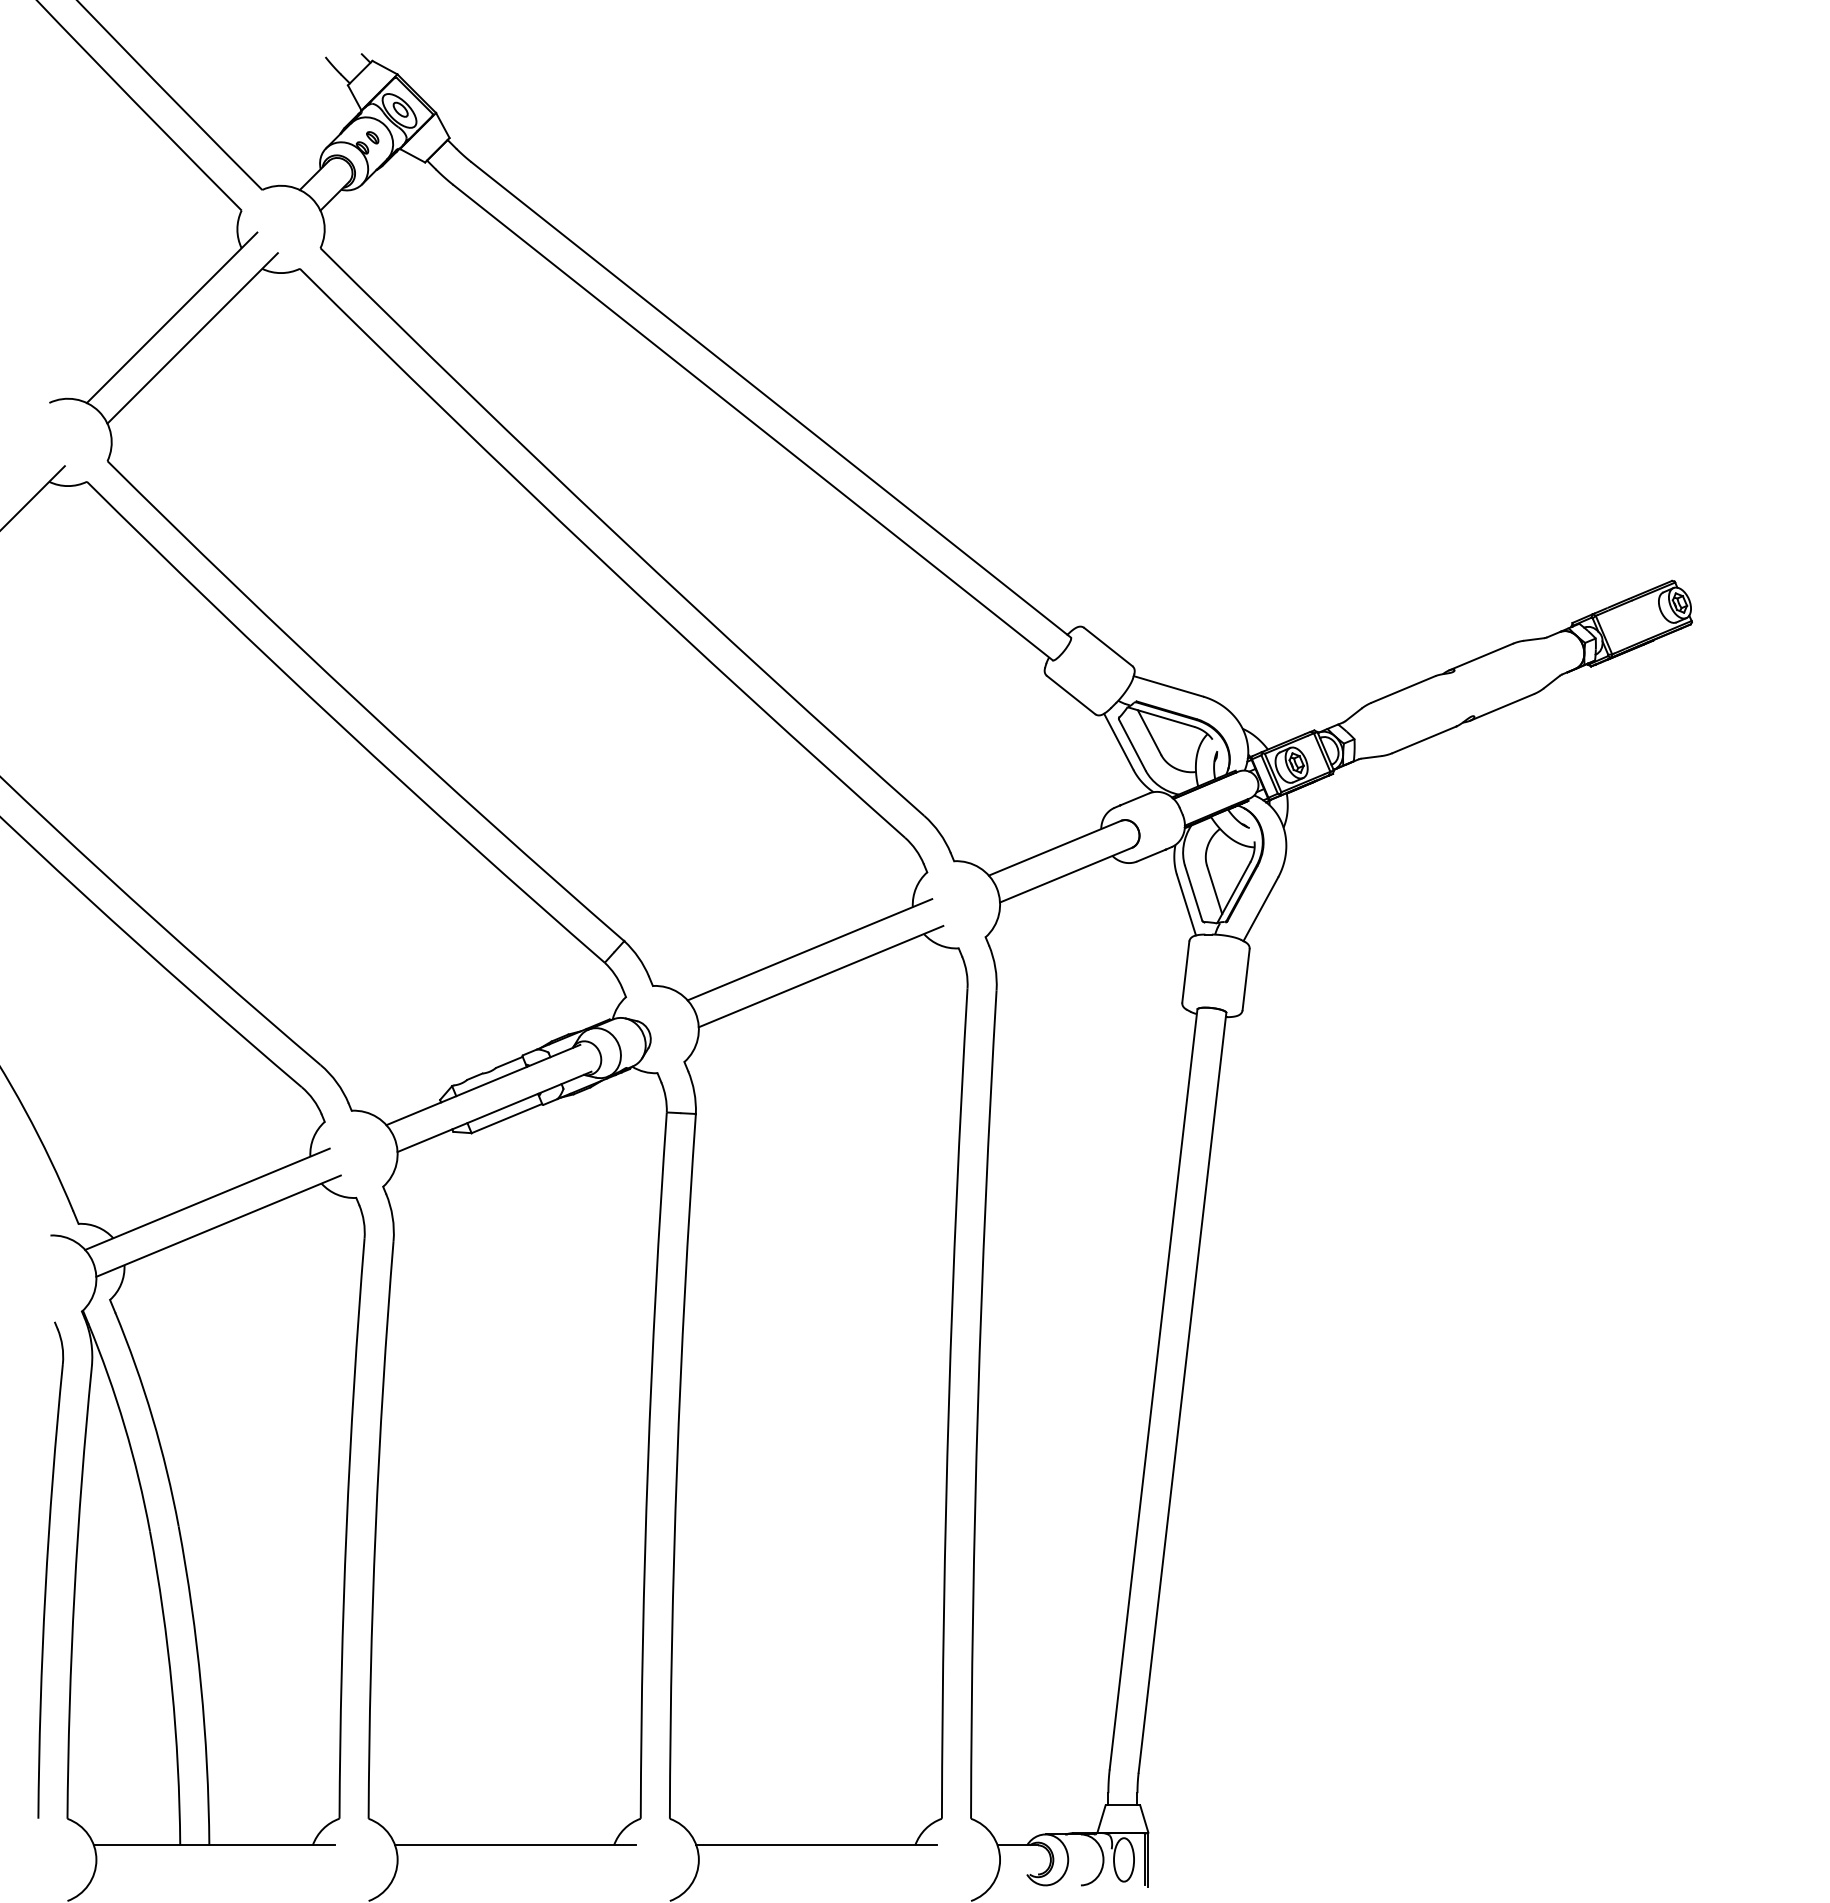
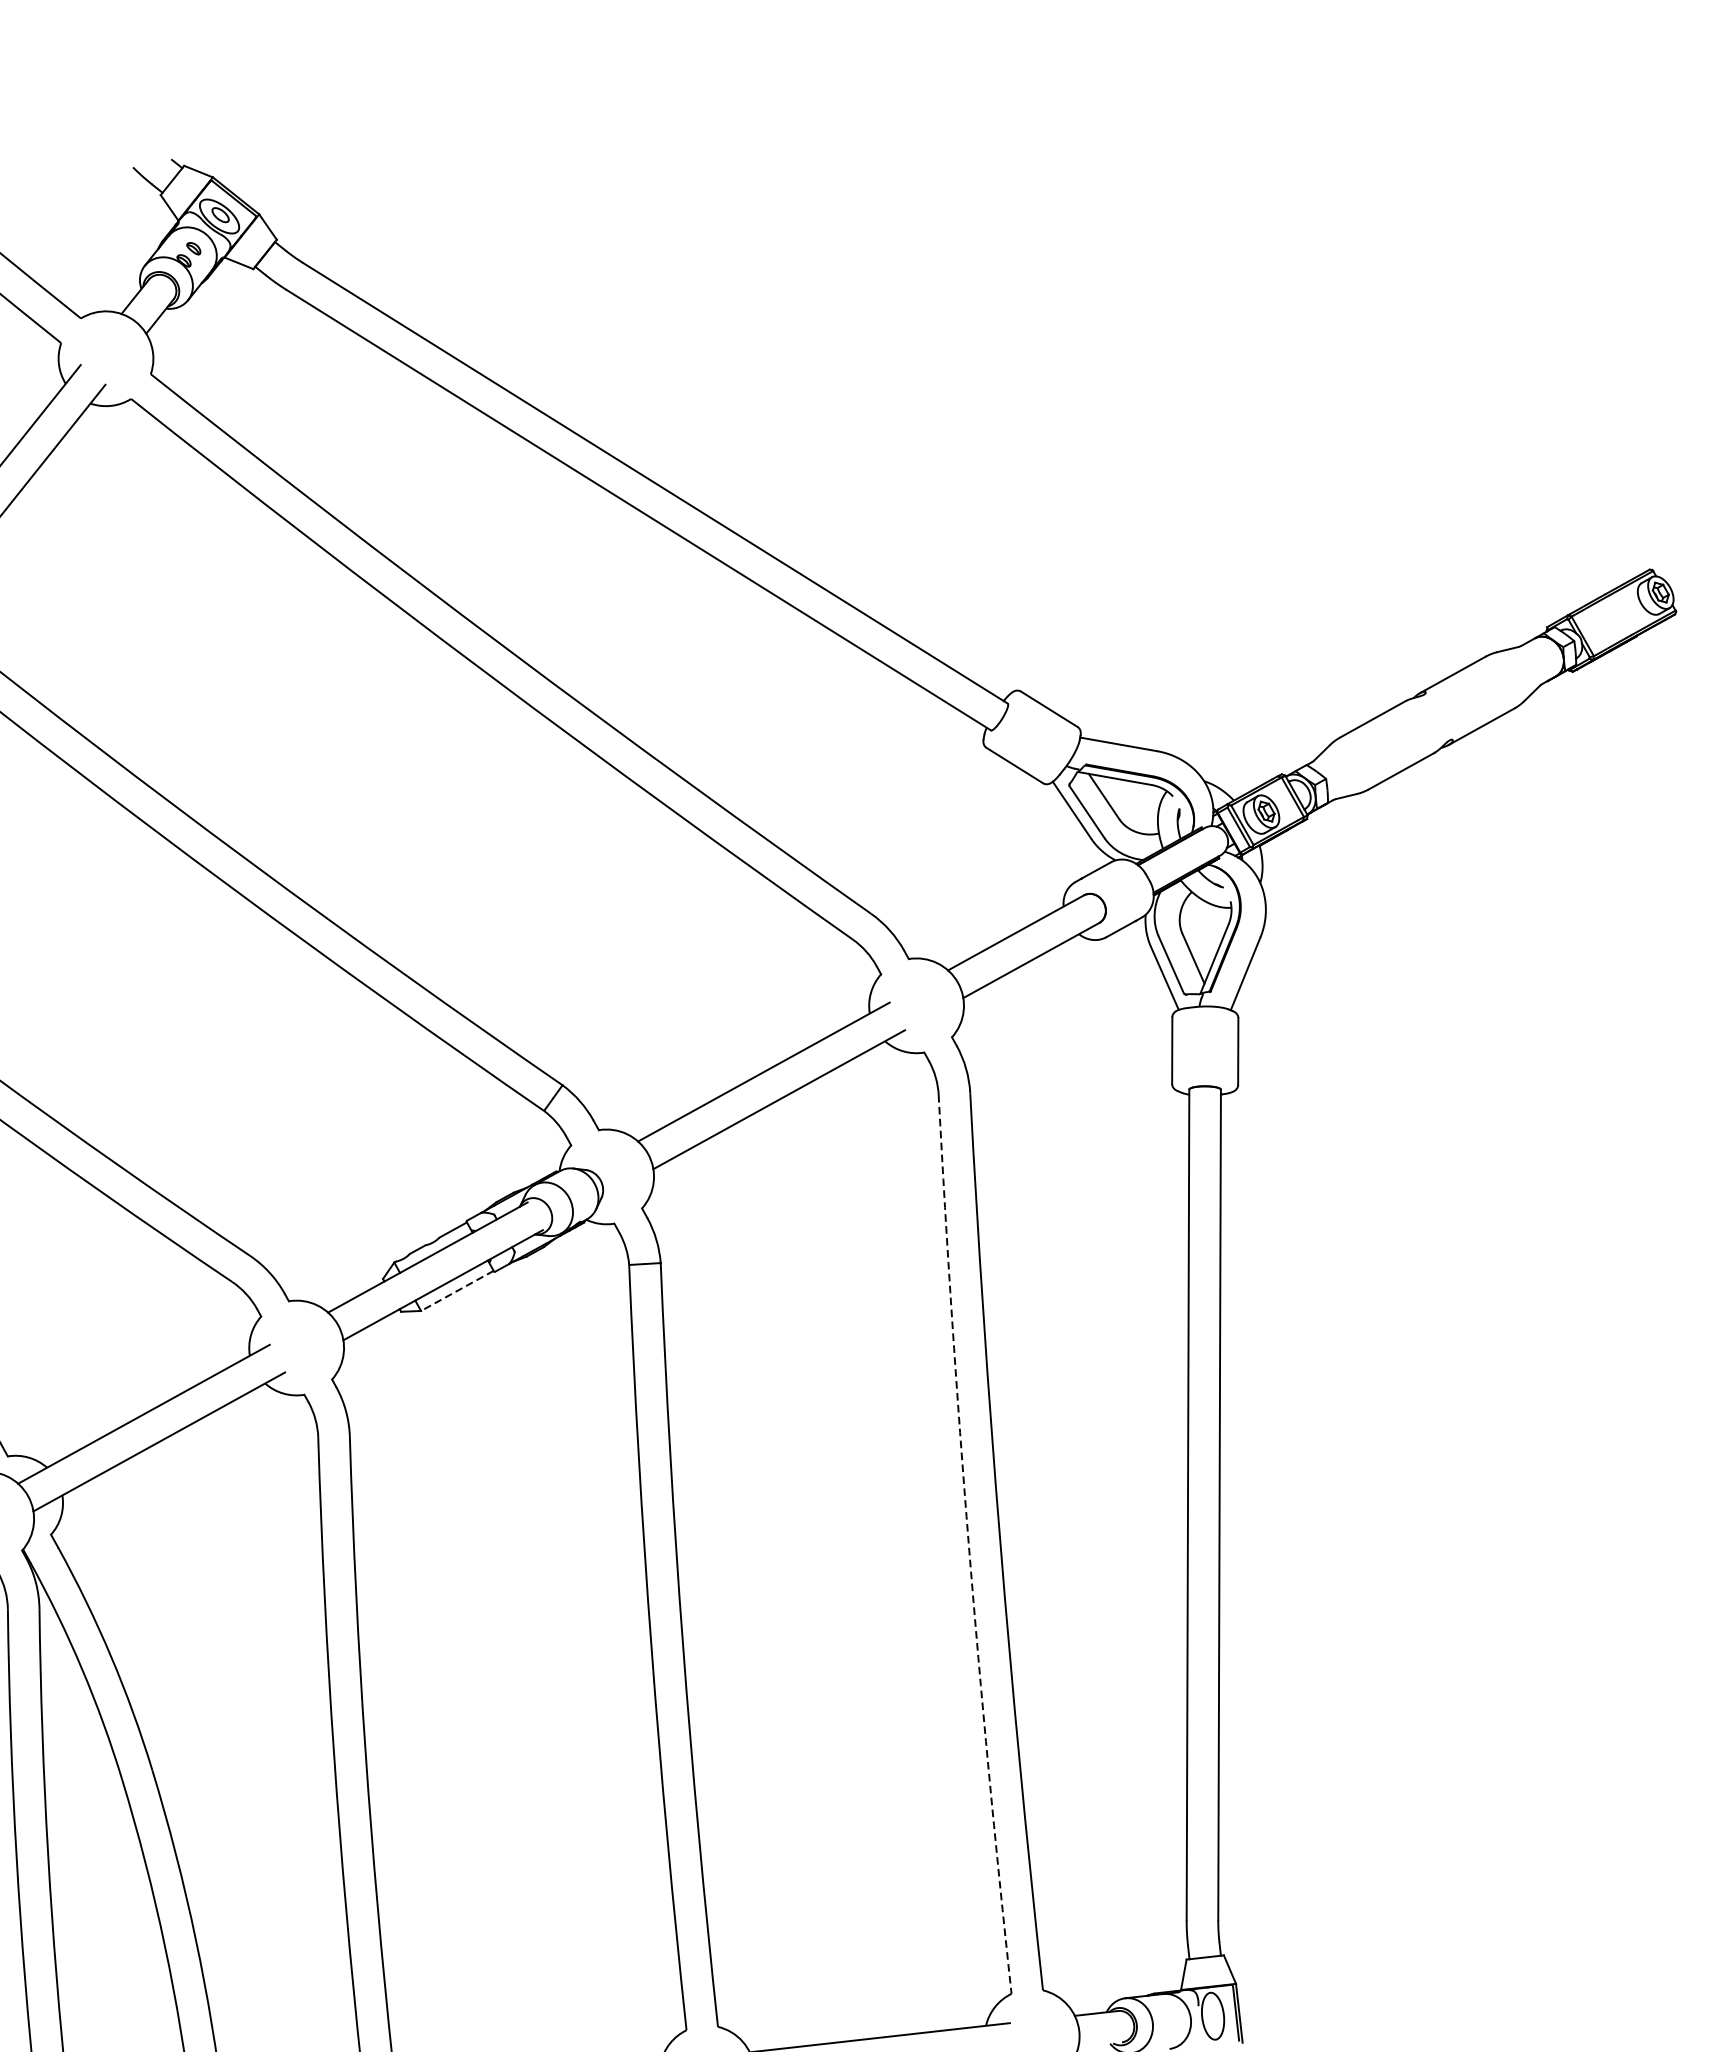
line: (506, 1118) -> (456, 1290), solid -> dashed
arc: (948, 1403) -> (968, 1544), solid -> dashed

